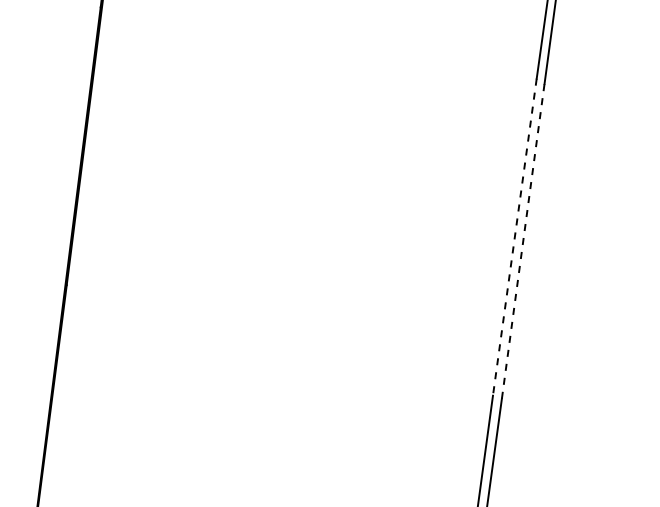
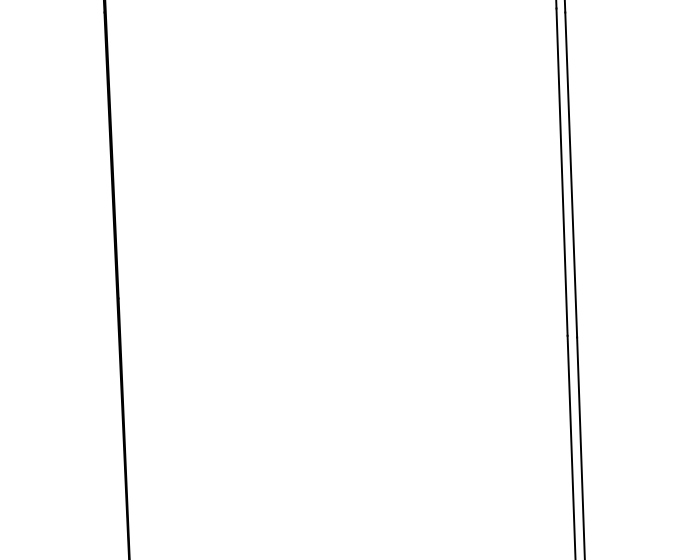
line: (515, 237) -> (562, 172), dashed -> solid
line: (523, 241) -> (571, 174), dashed -> solid

